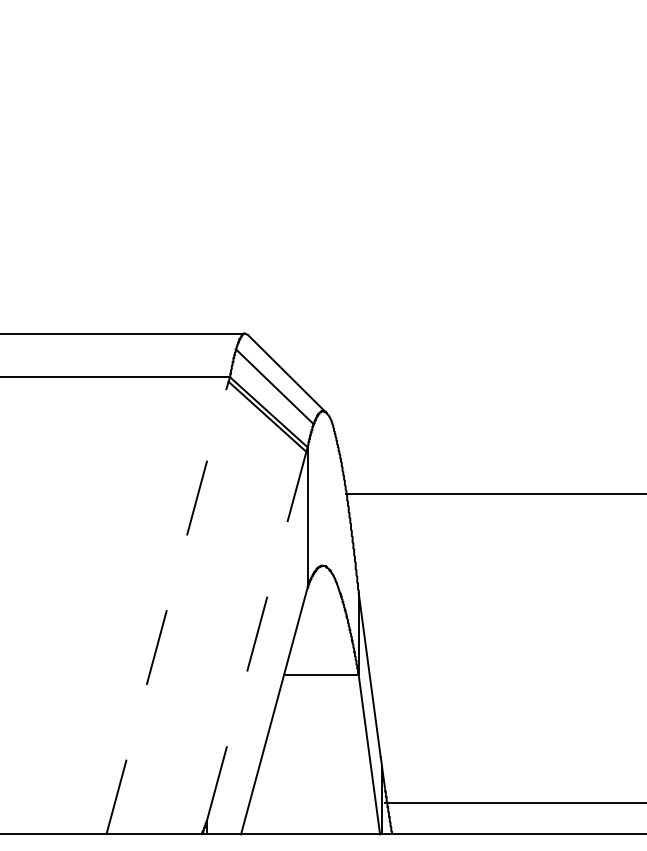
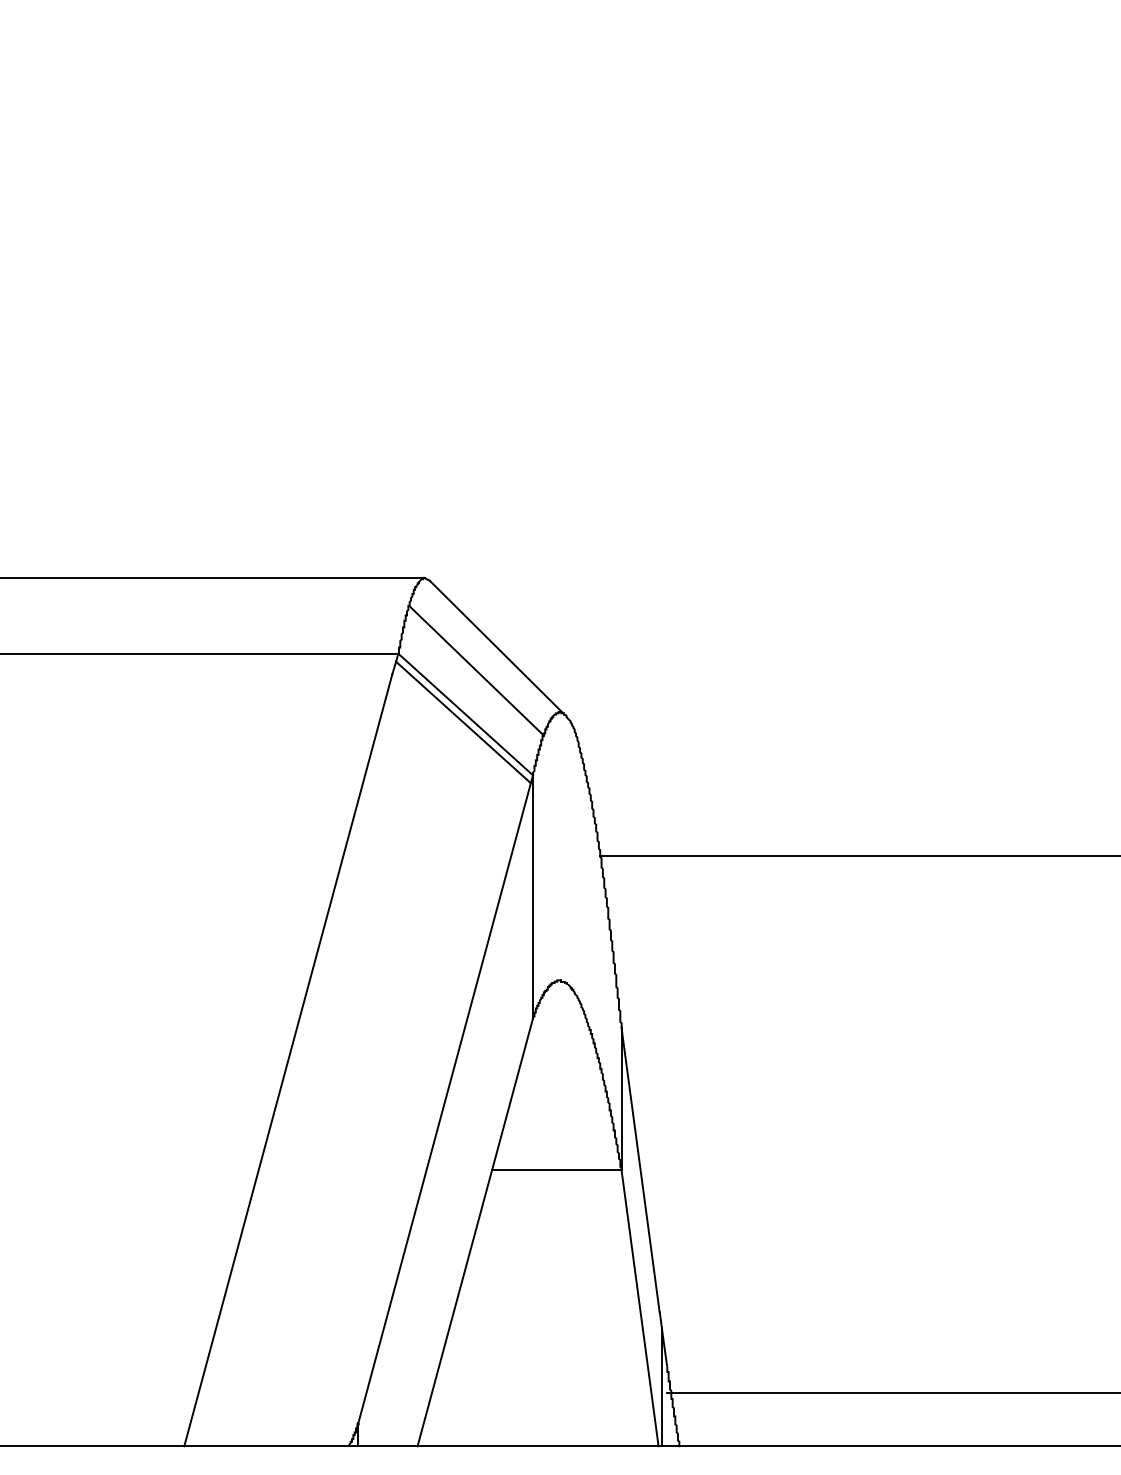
line: (166, 611) -> (288, 1059), dashed -> solid
line: (257, 634) -> (446, 1099), dashed -> solid

